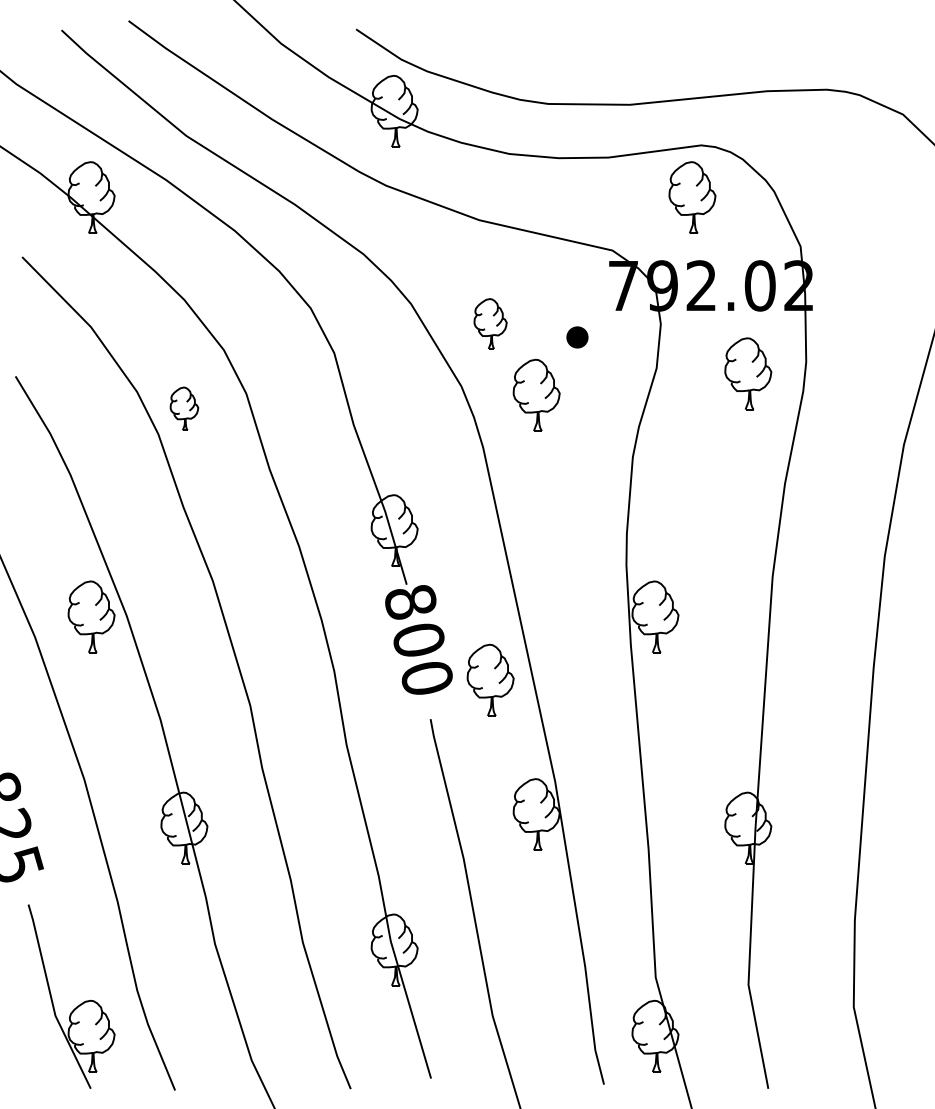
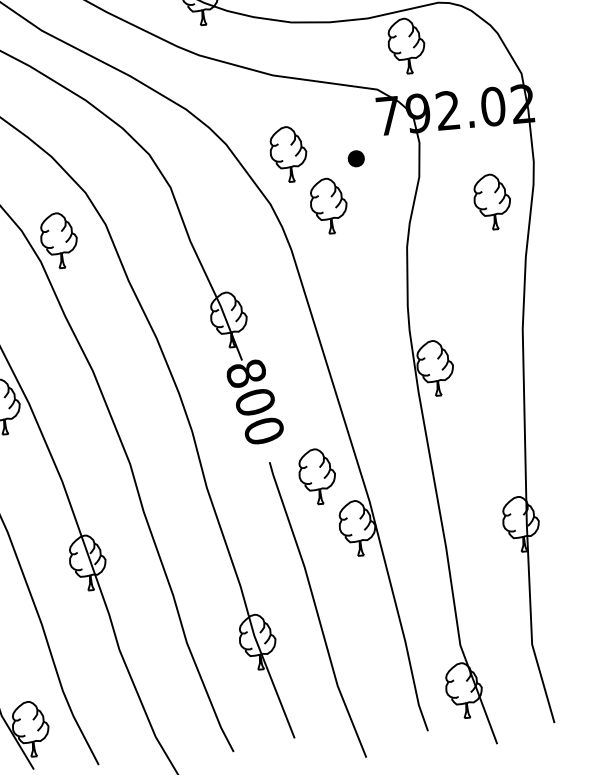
part: (692, 197) -> (406, 45), moved
part: (490, 323) -> (288, 154), size x1.43
part: (748, 373) -> (492, 201), moved
part: (184, 408) -> (59, 240), size x1.67
part: (490, 679) -> (317, 476), moved

